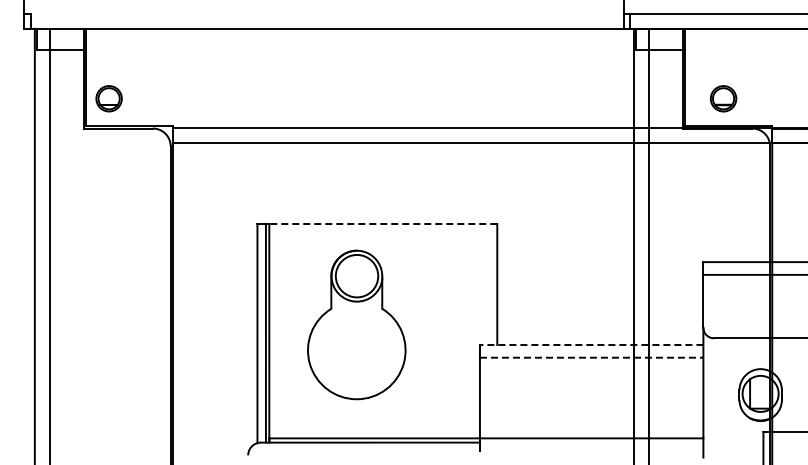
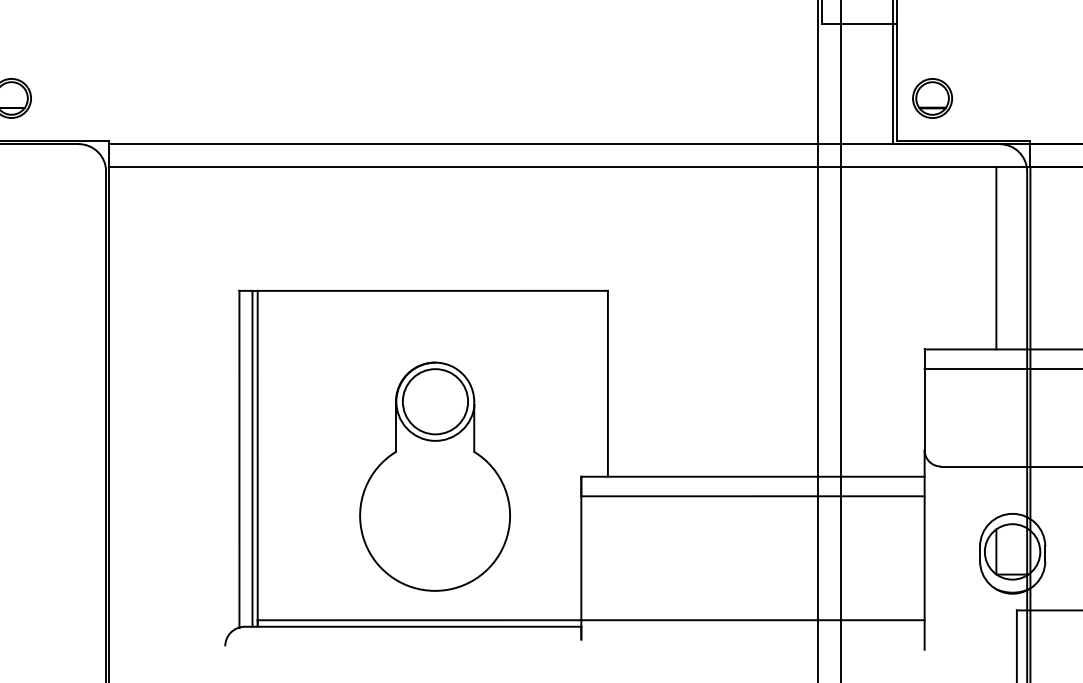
part: (723, 98) -> (932, 98), moved
line: (750, 202) -> (997, 257), added
line: (383, 224) -> (433, 291), dashed -> solid
part: (356, 324) -> (434, 476), moved
line: (591, 344) -> (752, 476), dashed -> solid
line: (591, 357) -> (752, 495), dashed -> solid

